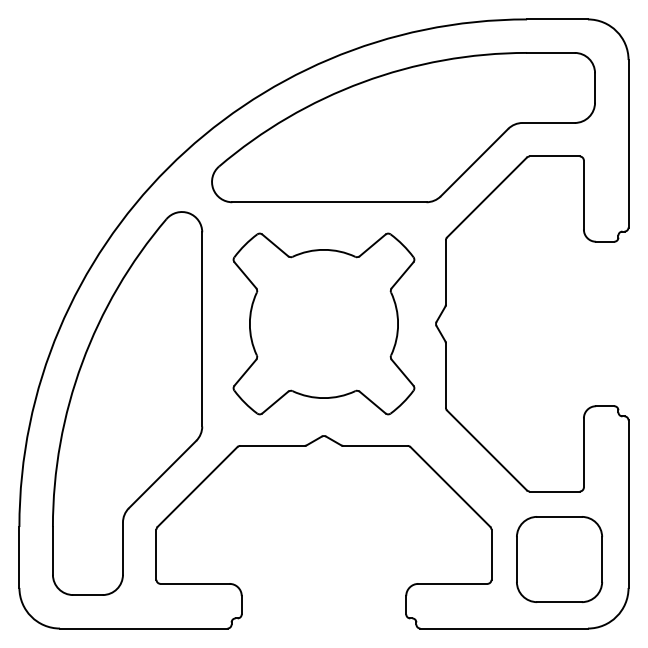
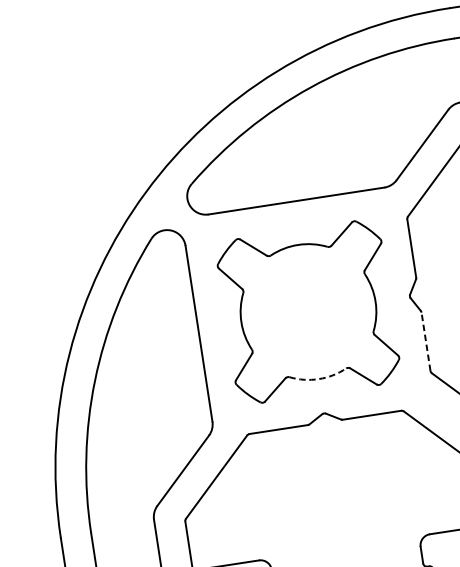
line: (445, 375) -> (425, 341), solid -> dashed
arc: (324, 398) -> (319, 379), solid -> dashed

